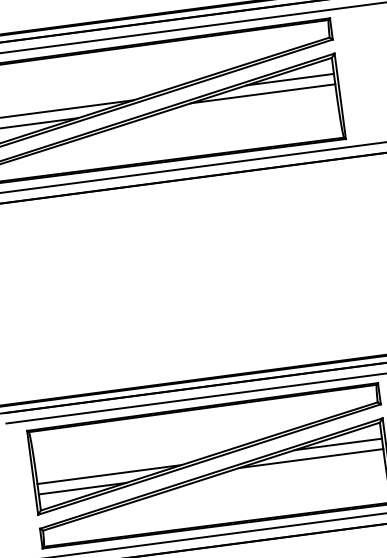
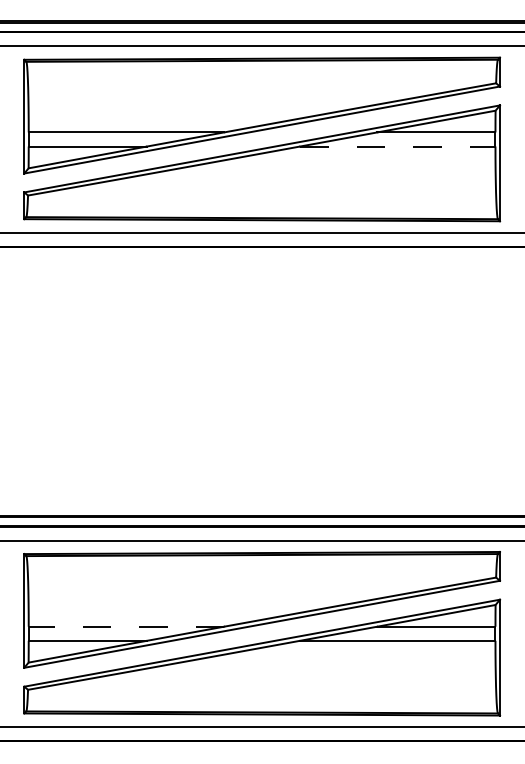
line: (262, 93) -> (397, 146), solid -> dashed
line: (109, 474) -> (126, 626), solid -> dashed

